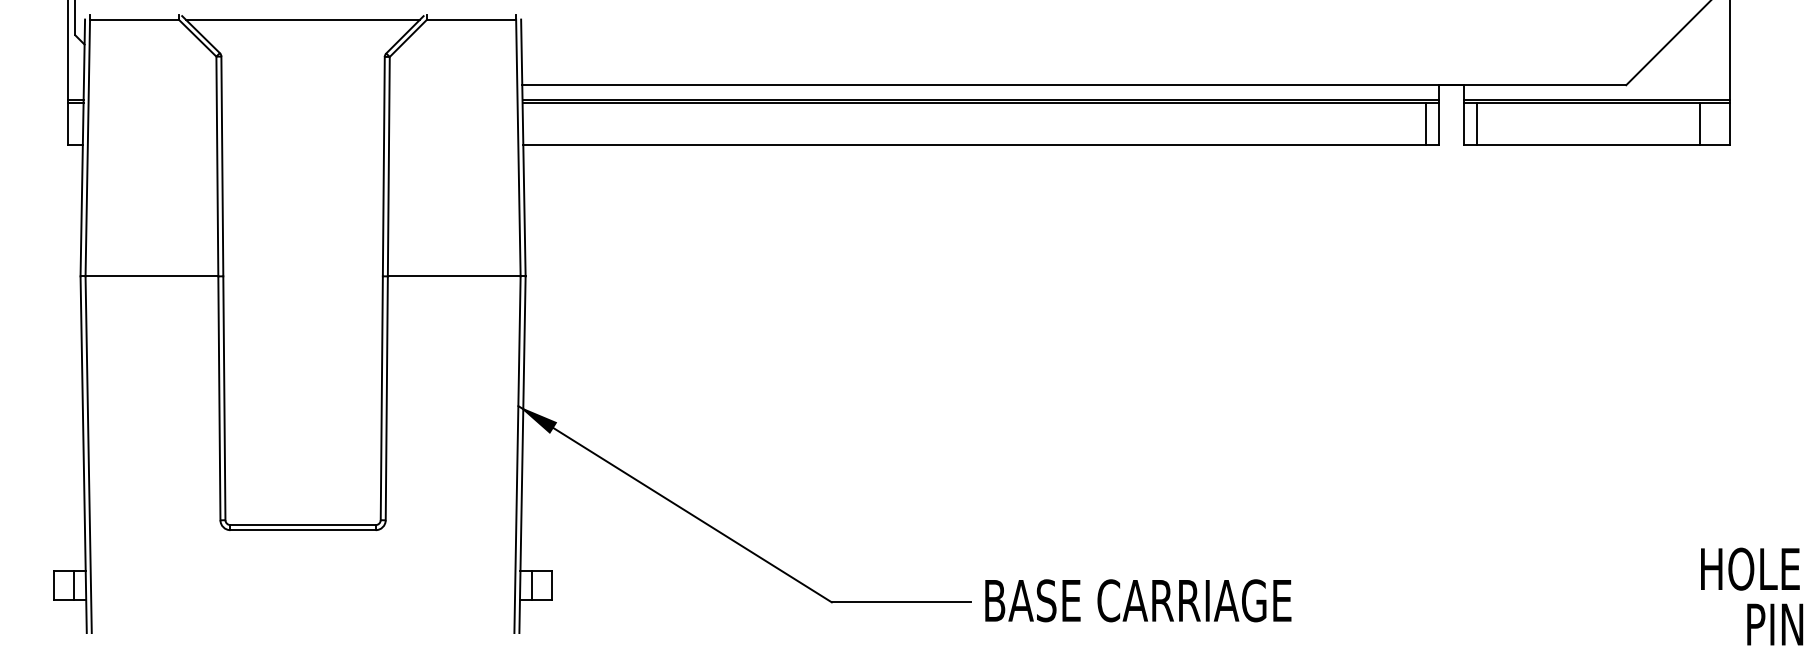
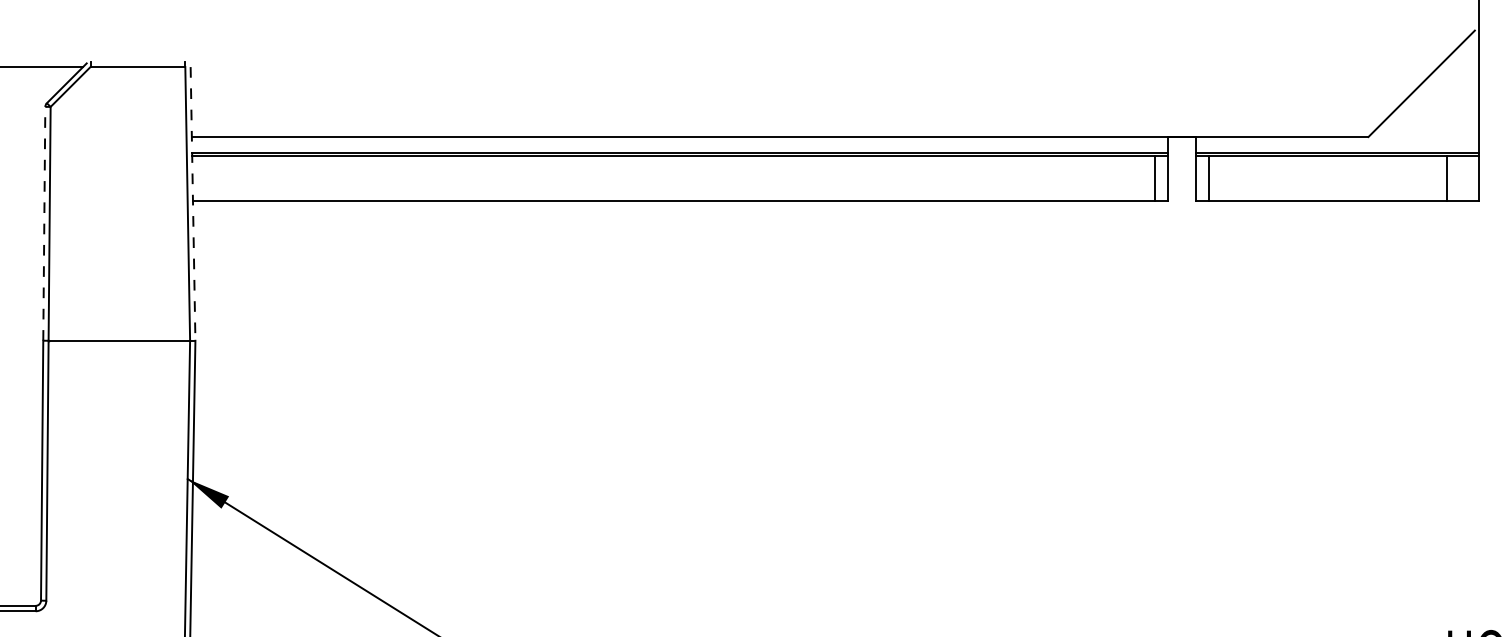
line: (523, 148) -> (193, 204), solid -> dashed
line: (383, 166) -> (43, 223), solid -> dashed

